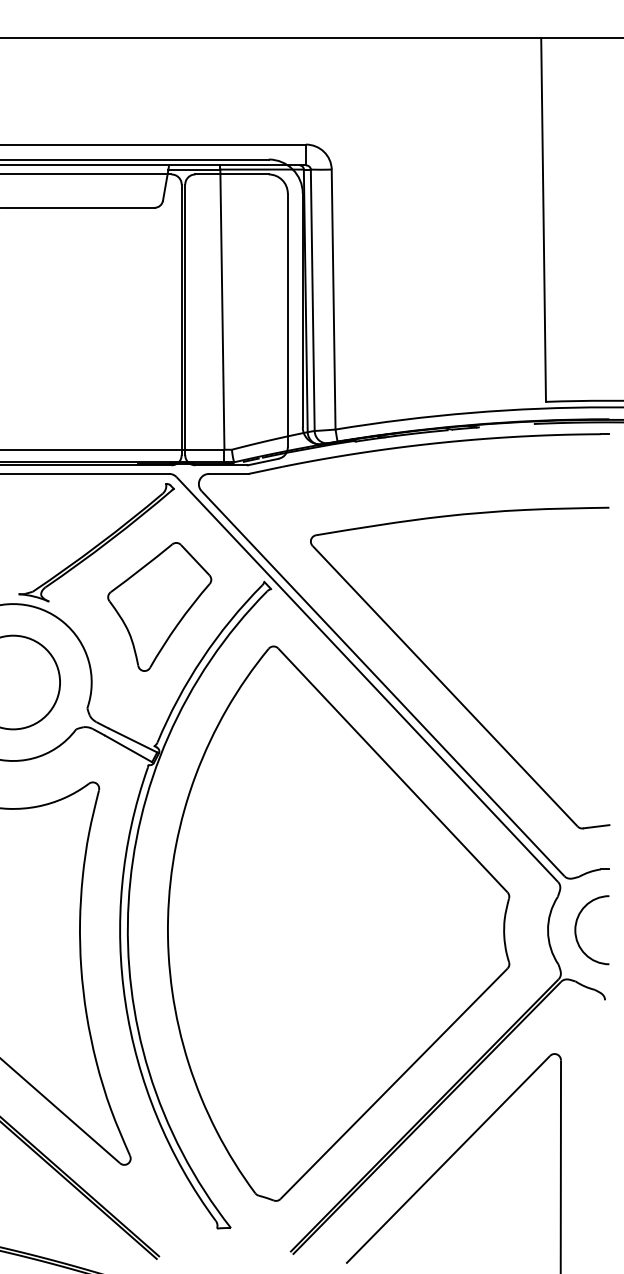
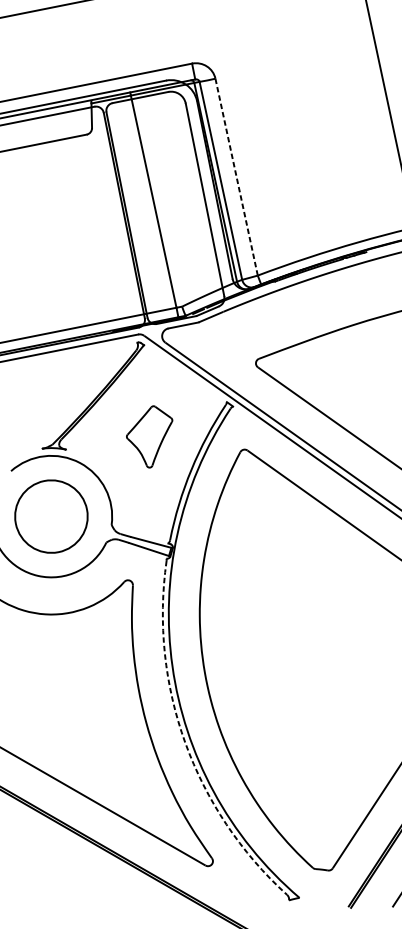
line: (333, 299) -> (236, 177), solid -> dashed
part: (159, 606) -> (150, 436), size x0.6
arc: (125, 1002) -> (185, 742), solid -> dashed

